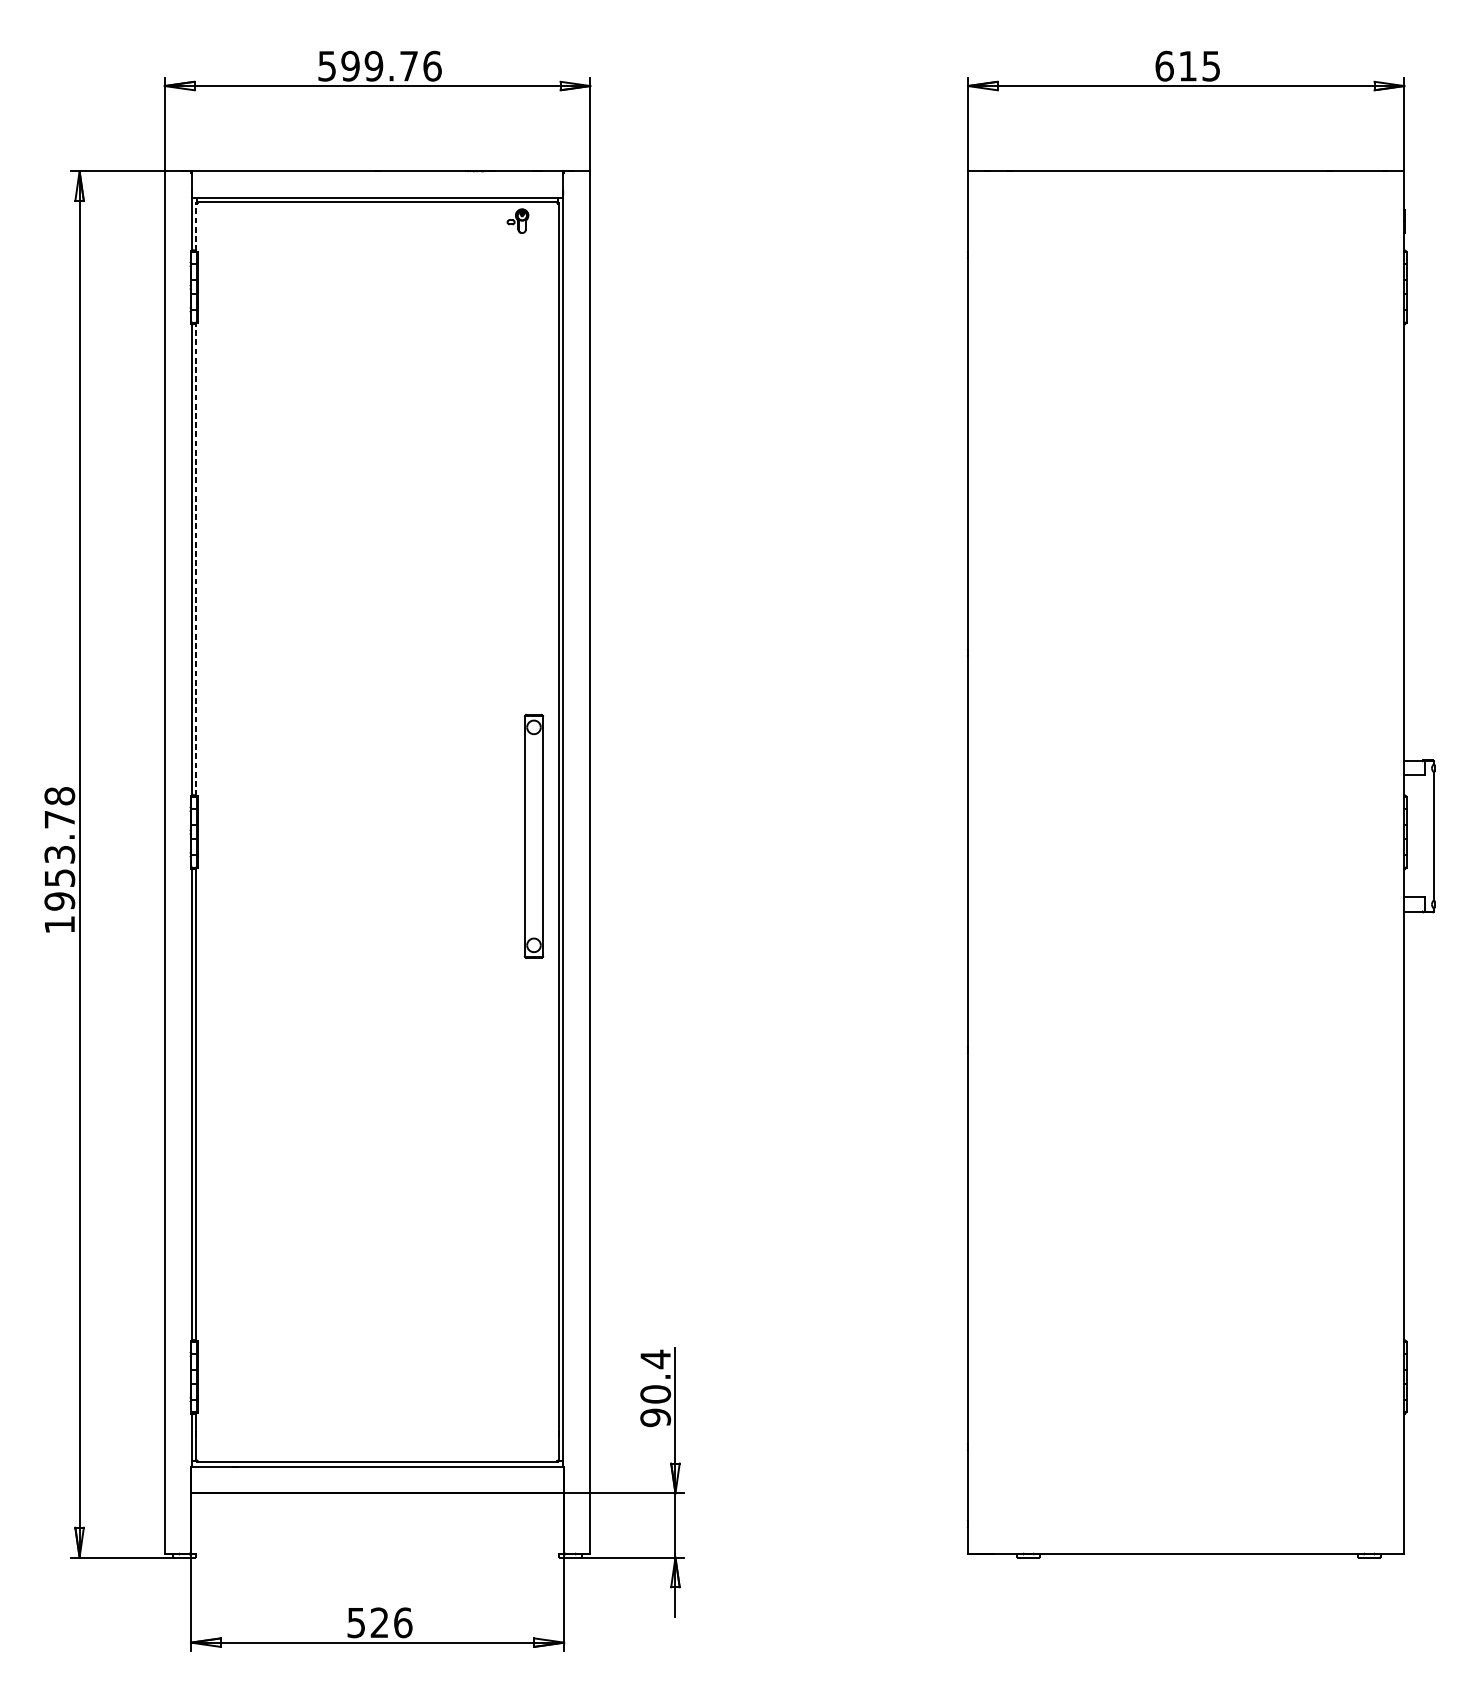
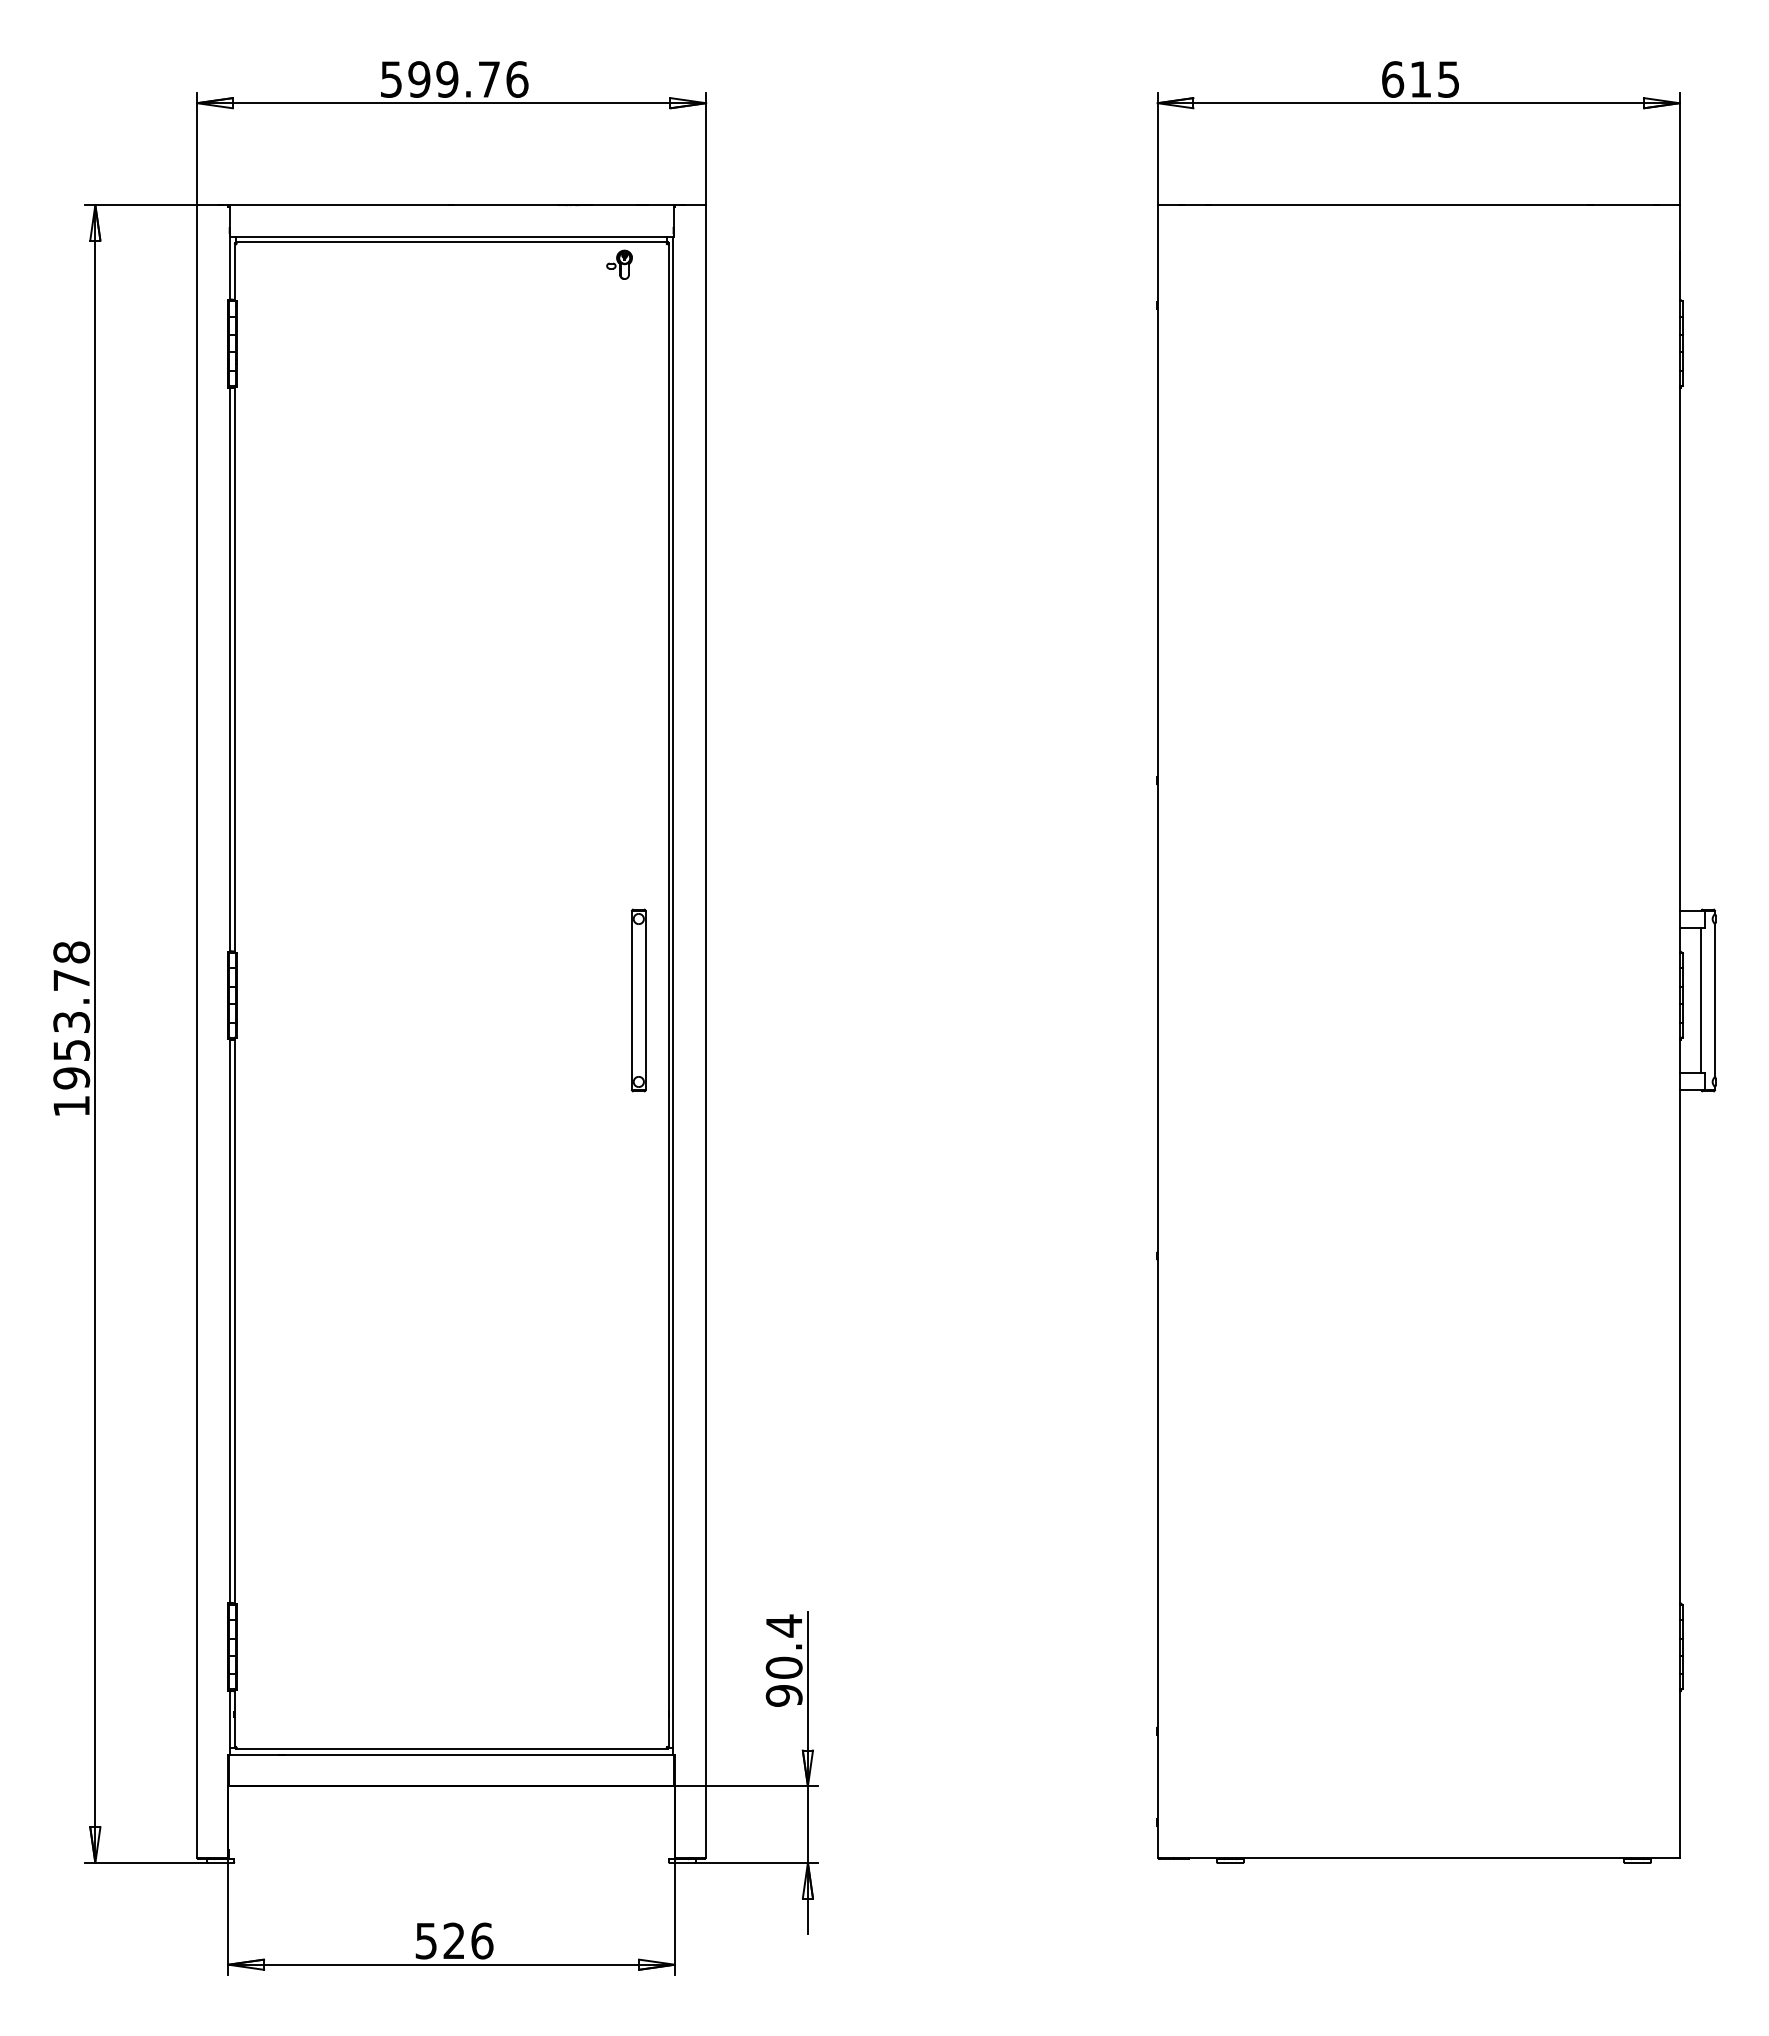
line: (195, 227) -> (234, 272), dashed -> solid
line: (195, 559) -> (234, 669), dashed -> solid
part: (533, 836) -> (638, 1000), size x0.62
line: (1422, 836) -> (1701, 1000), added

